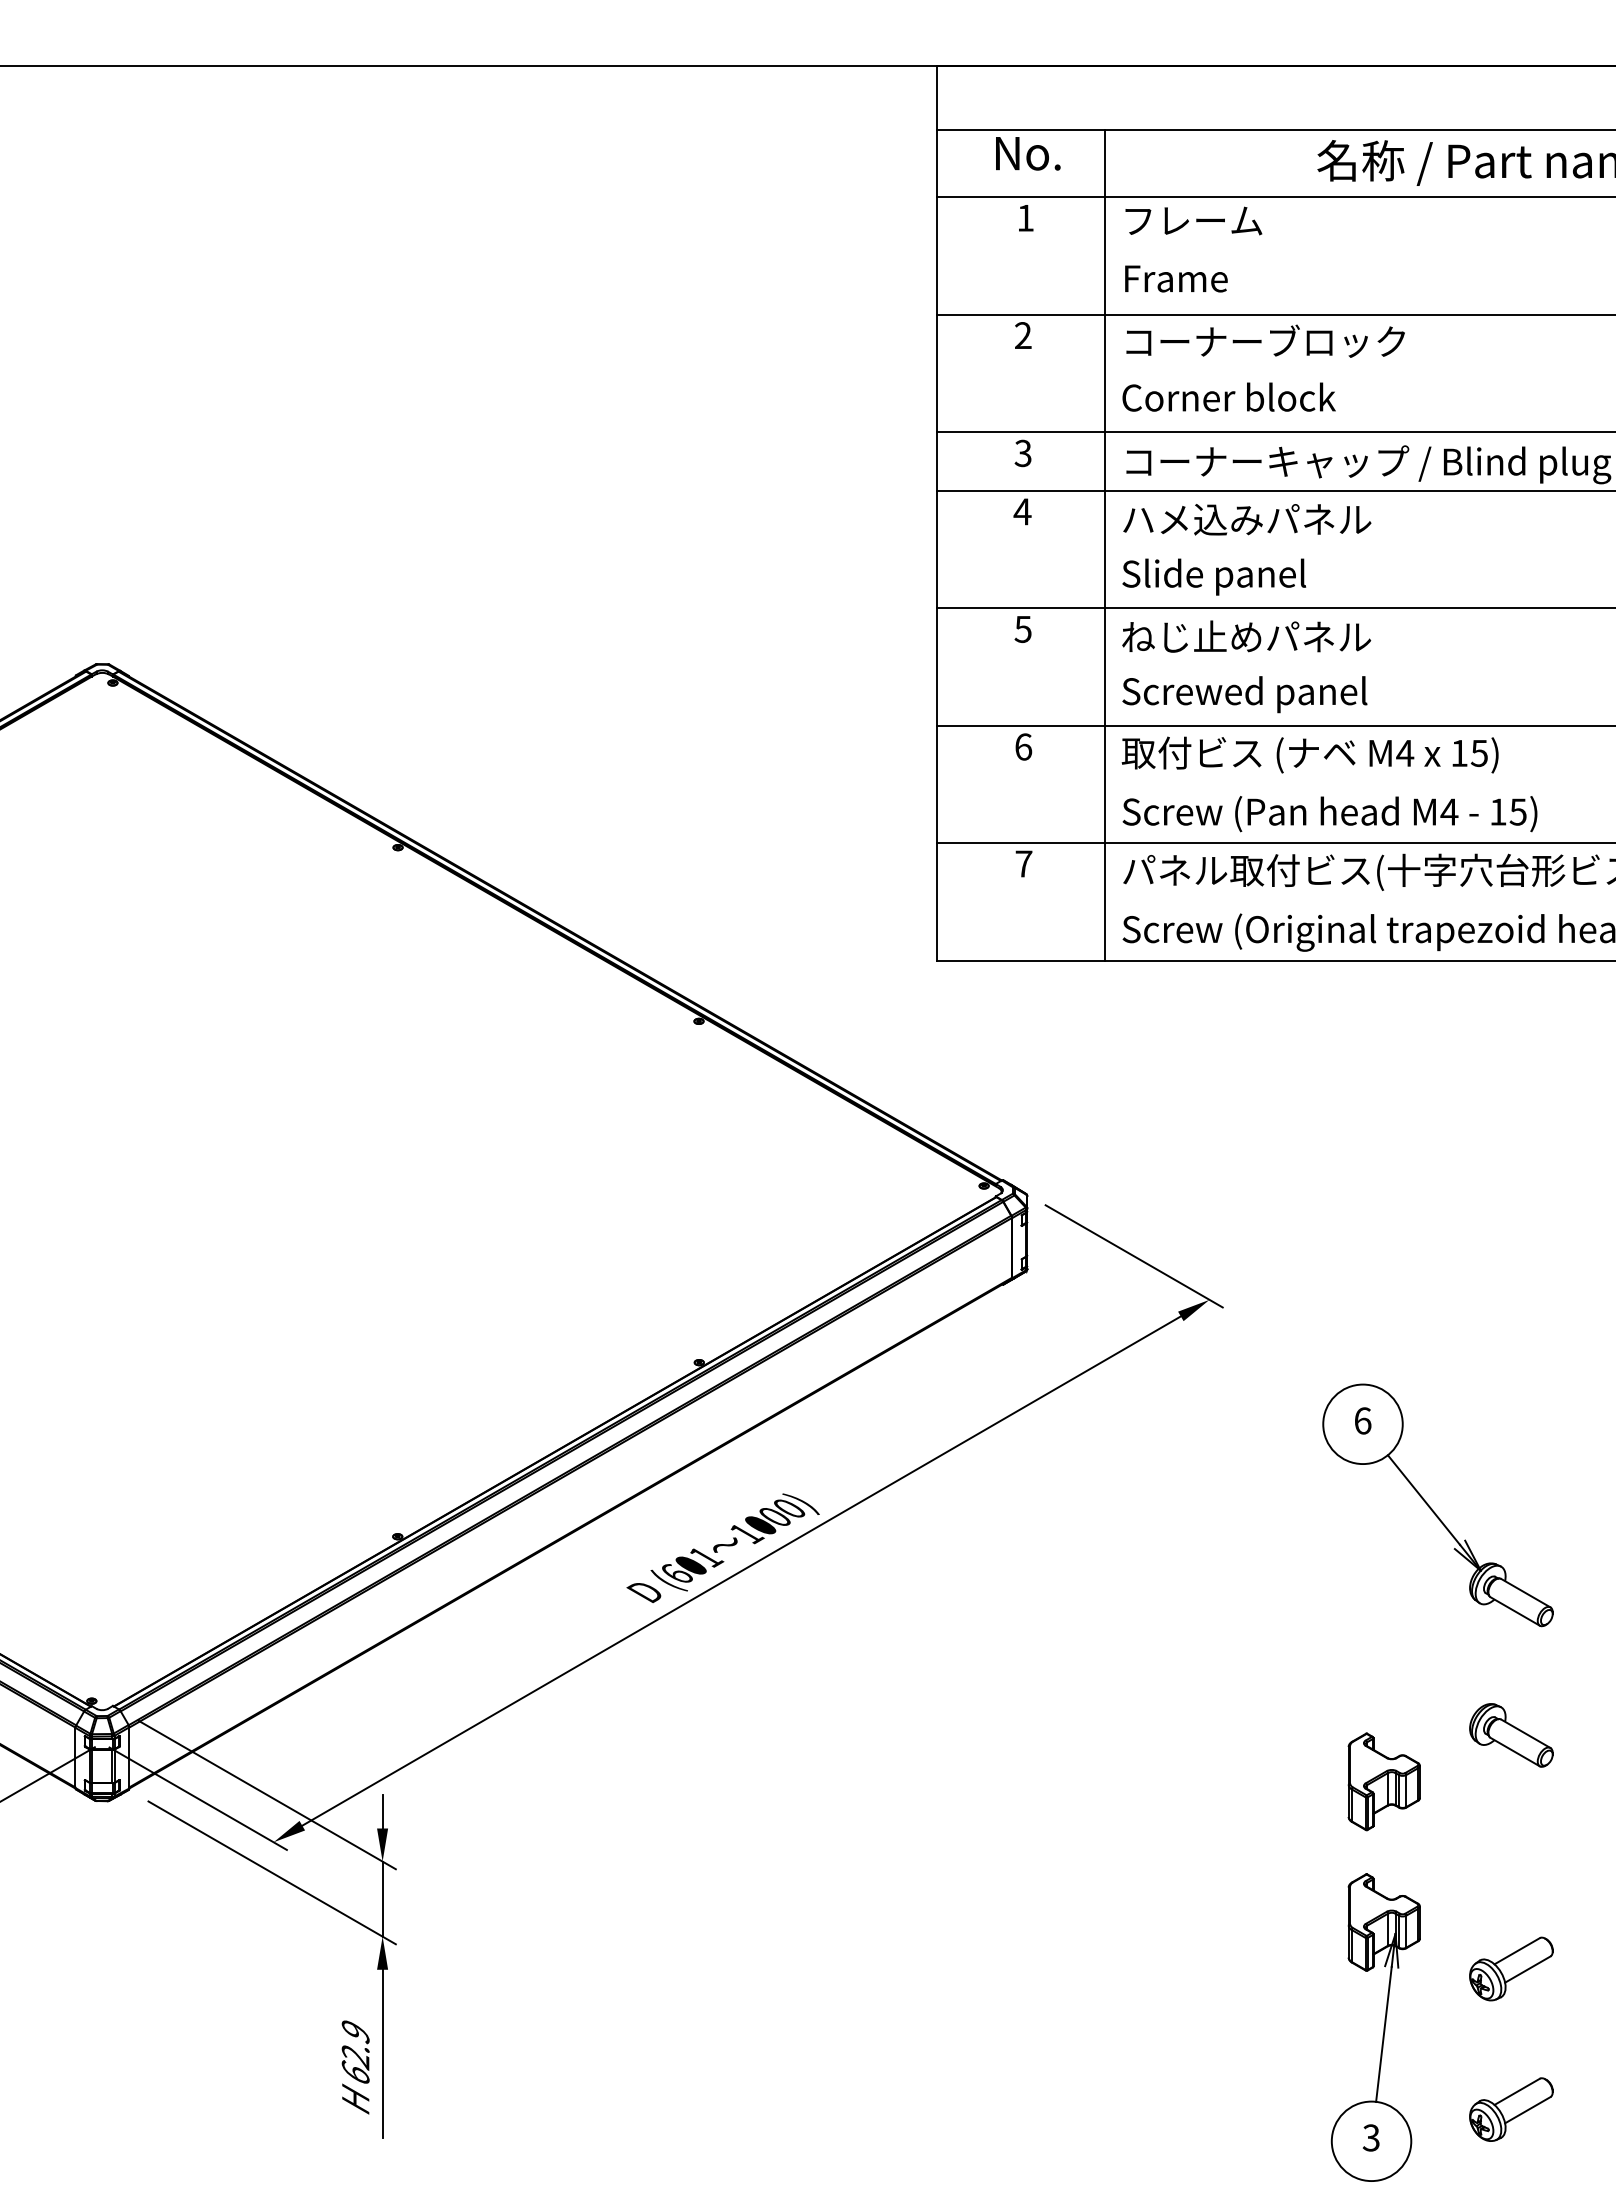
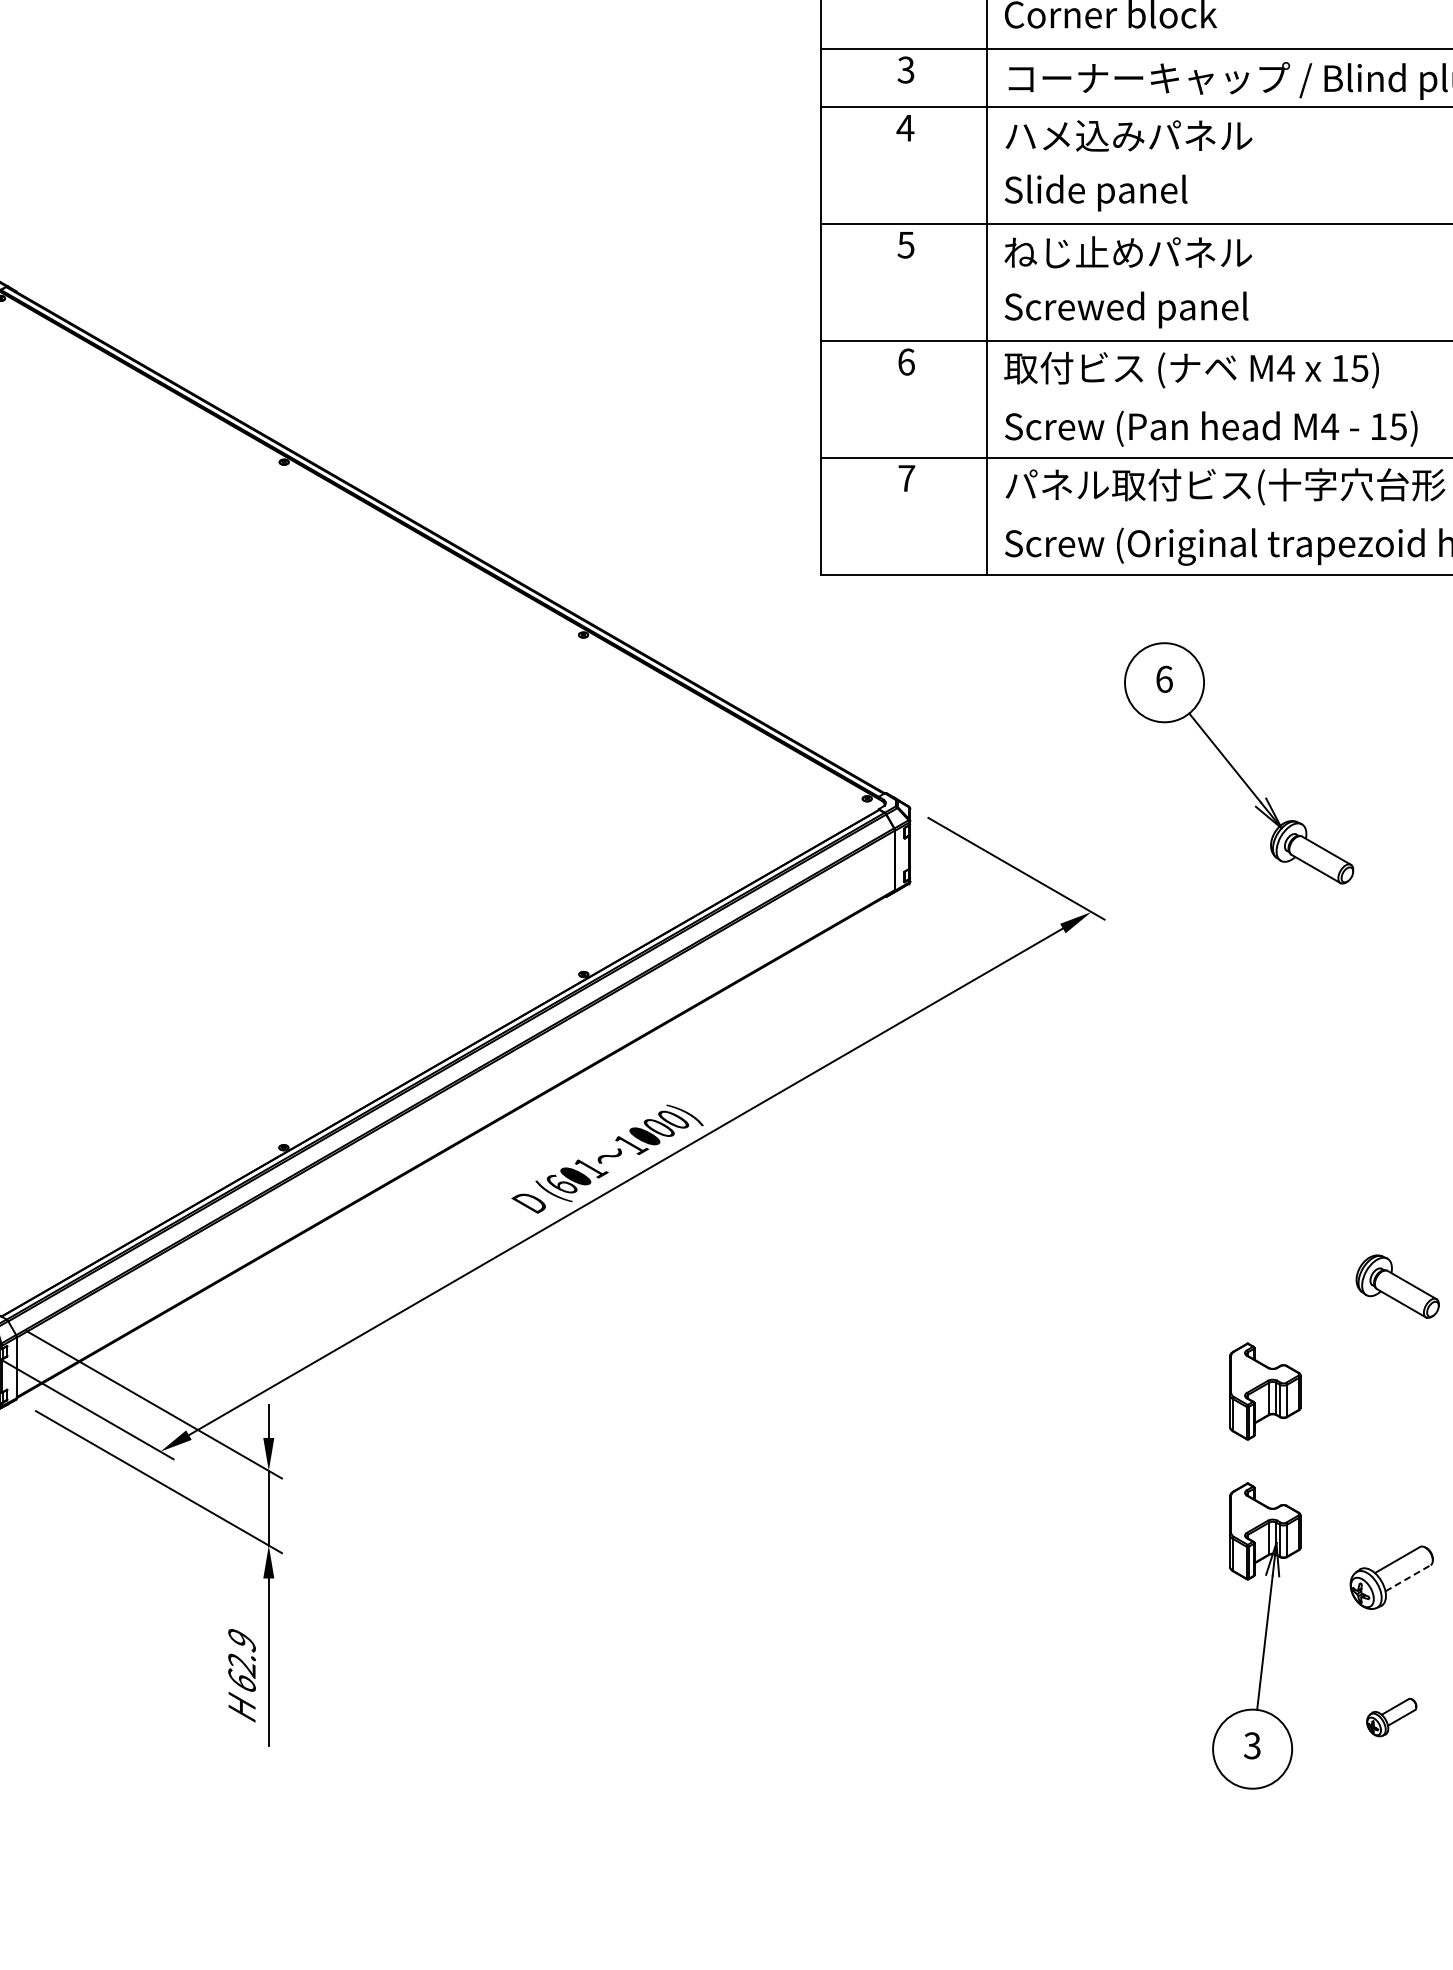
part: (1431, 1507) -> (1232, 765), moved
part: (1511, 1735) -> (1397, 1286), moved
line: (1528, 1969) -> (1408, 1578), solid -> dashed
part: (1511, 2109) -> (1391, 1717), size x0.6

